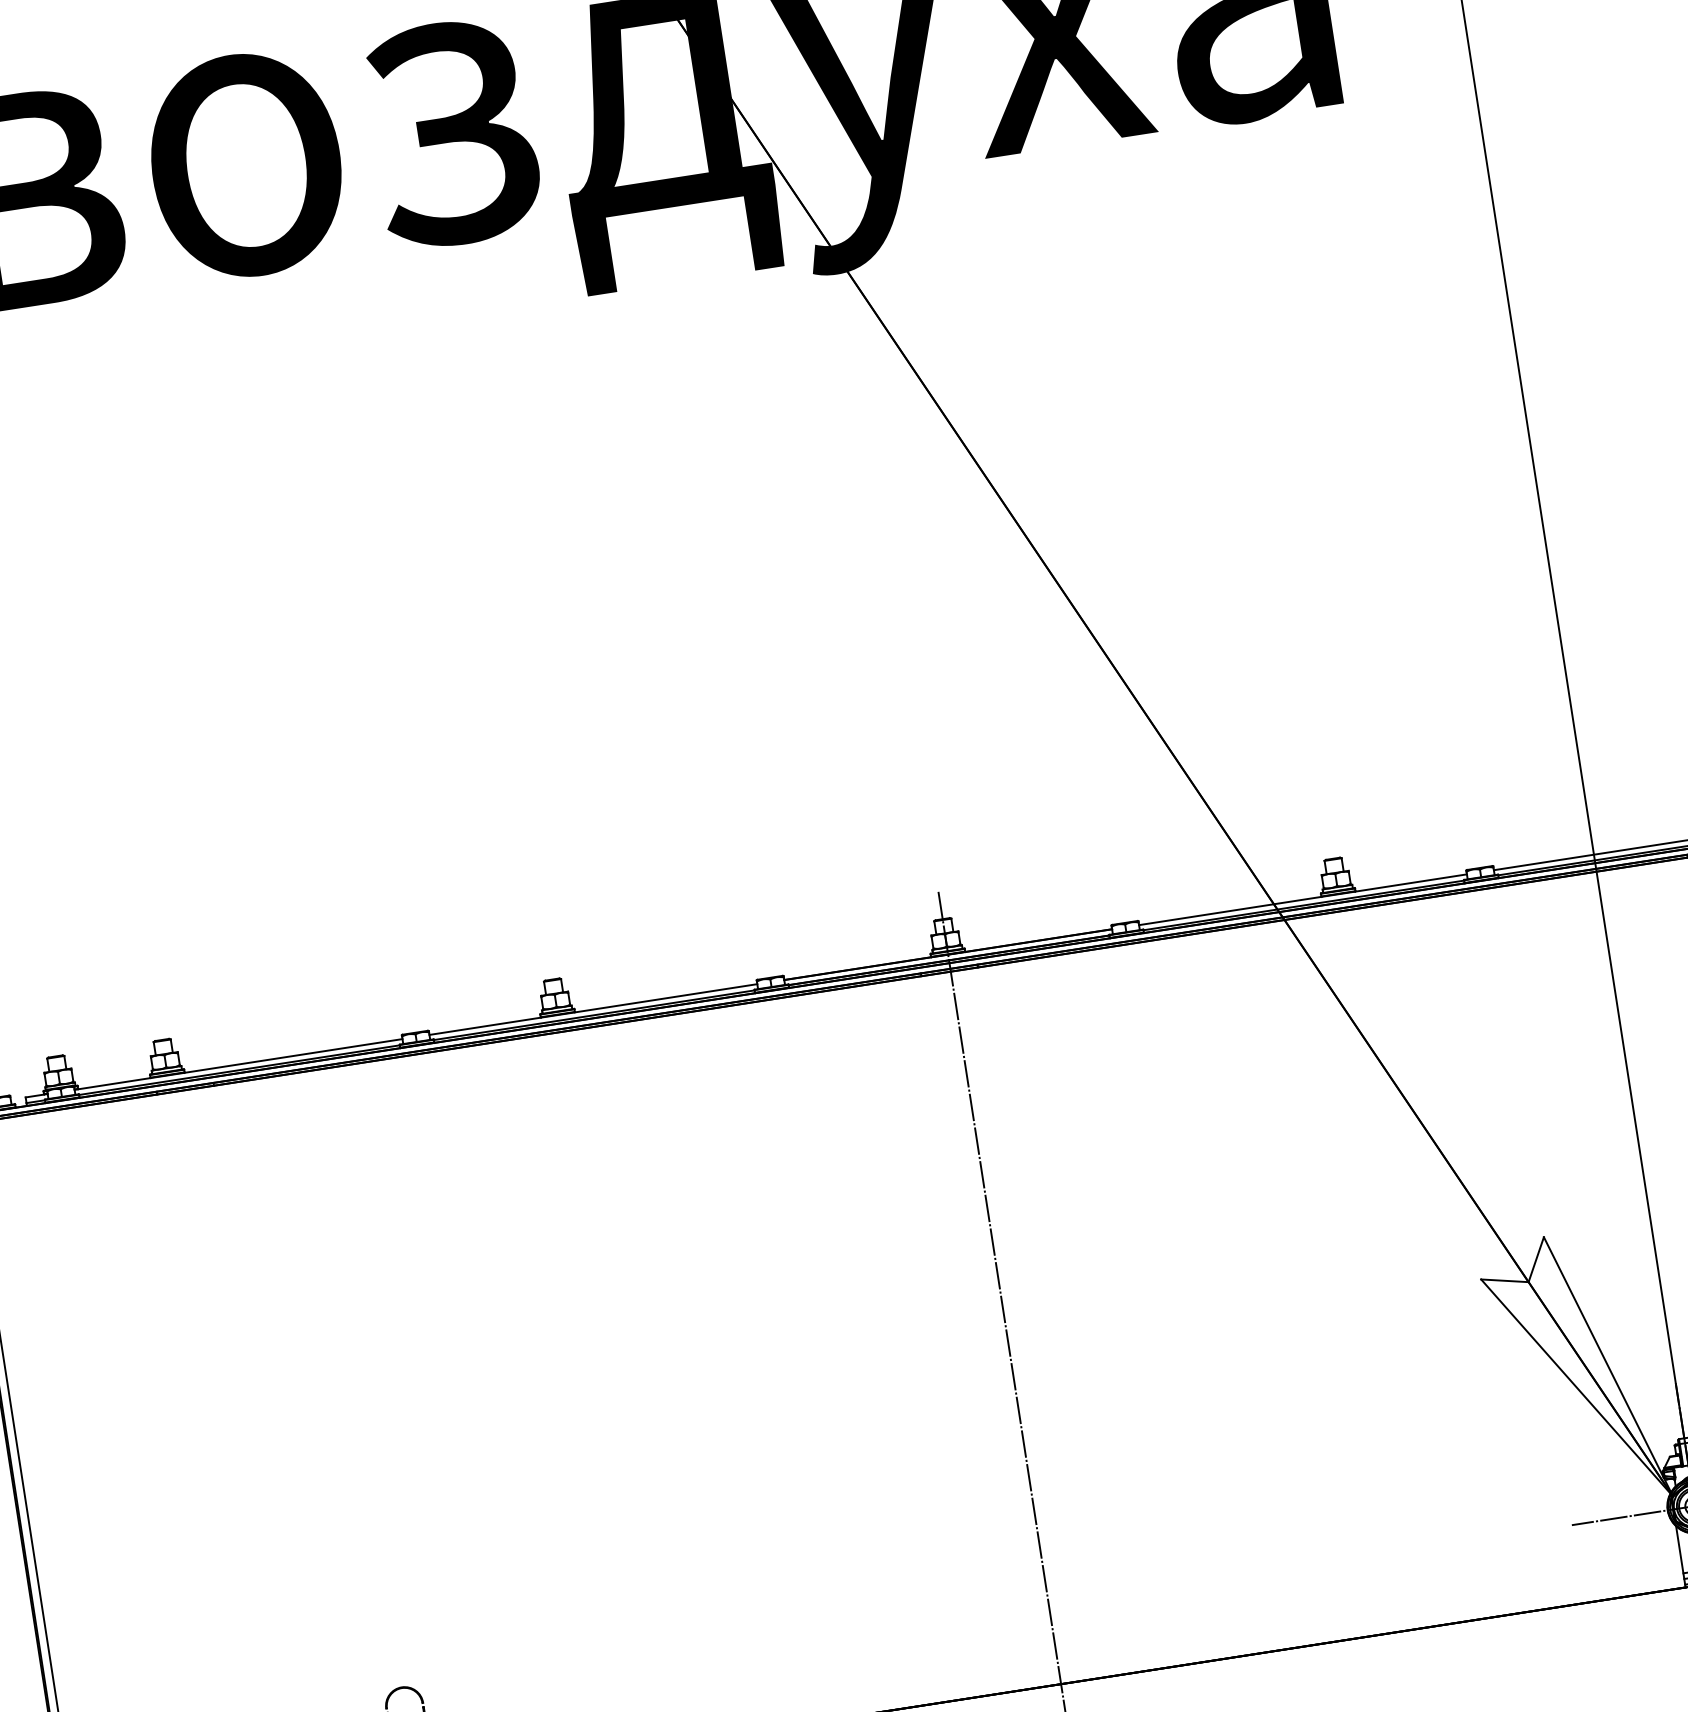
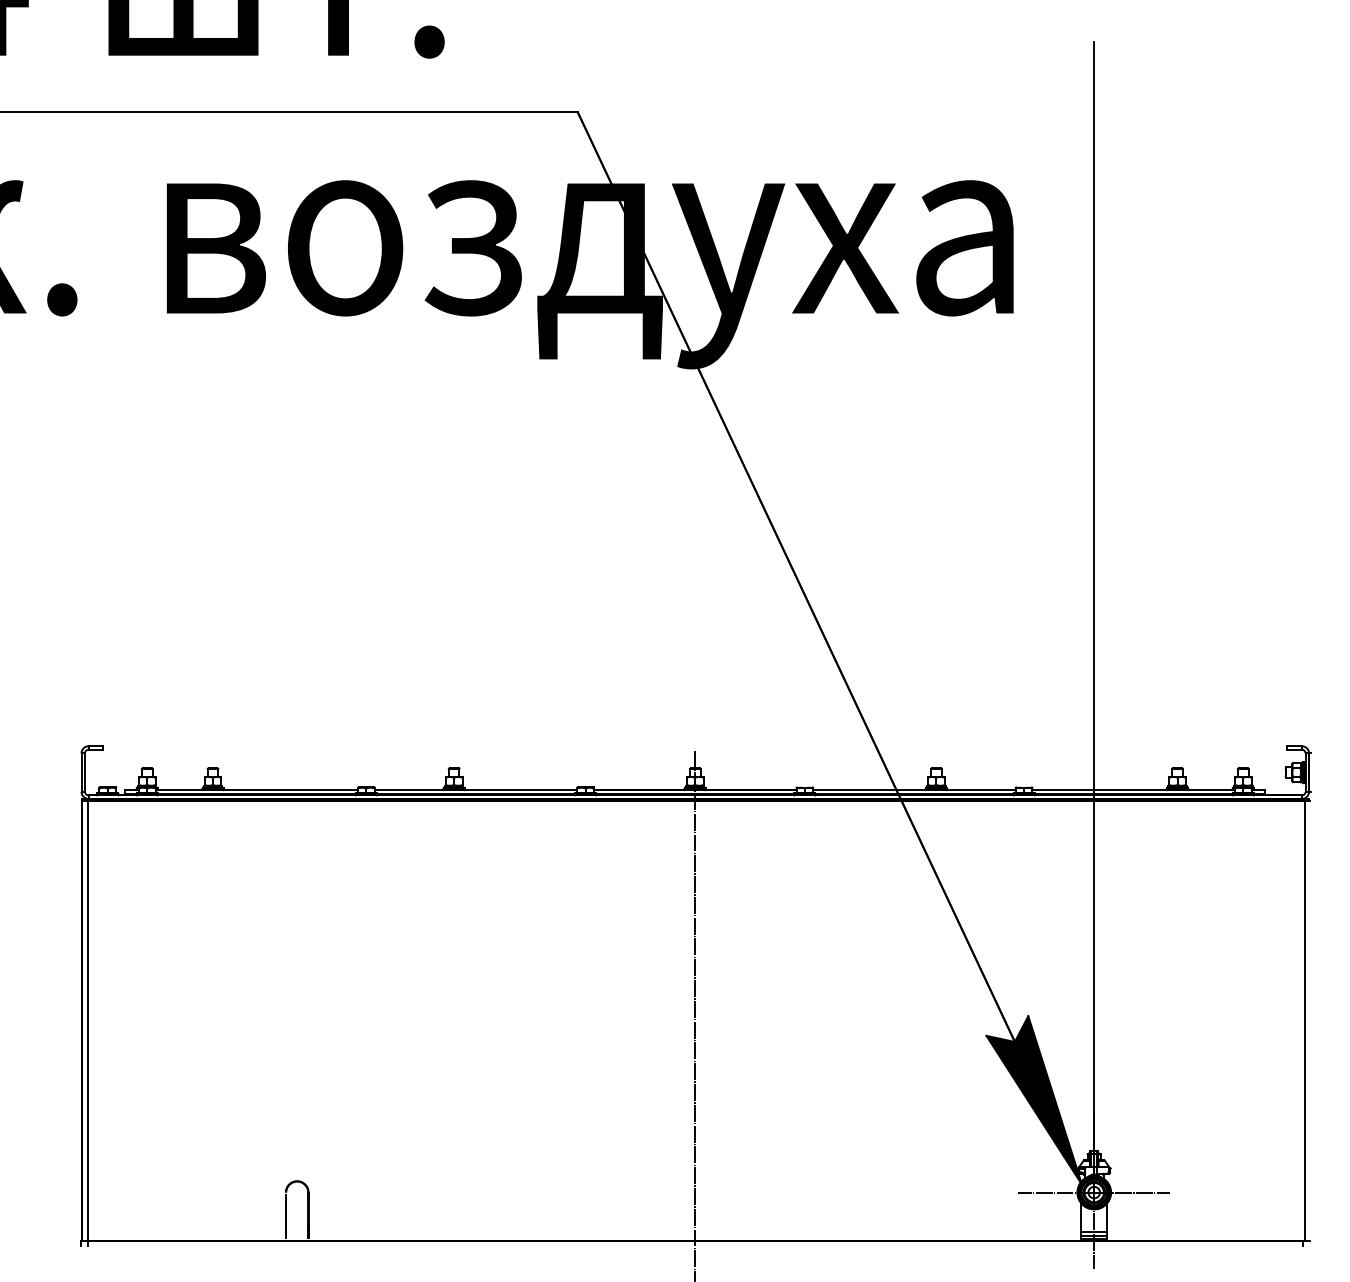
fill: (1575, 1372) -> (1034, 1100), added

